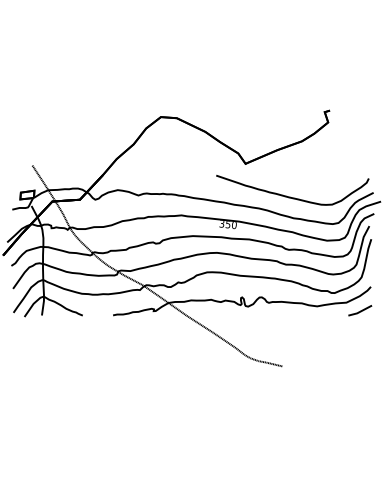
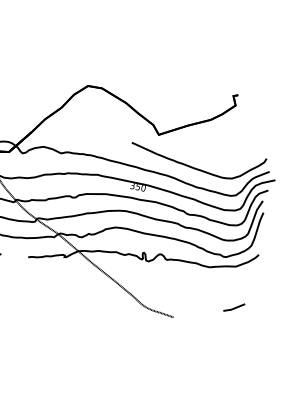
part: (360, 310) -> (234, 307), moved

